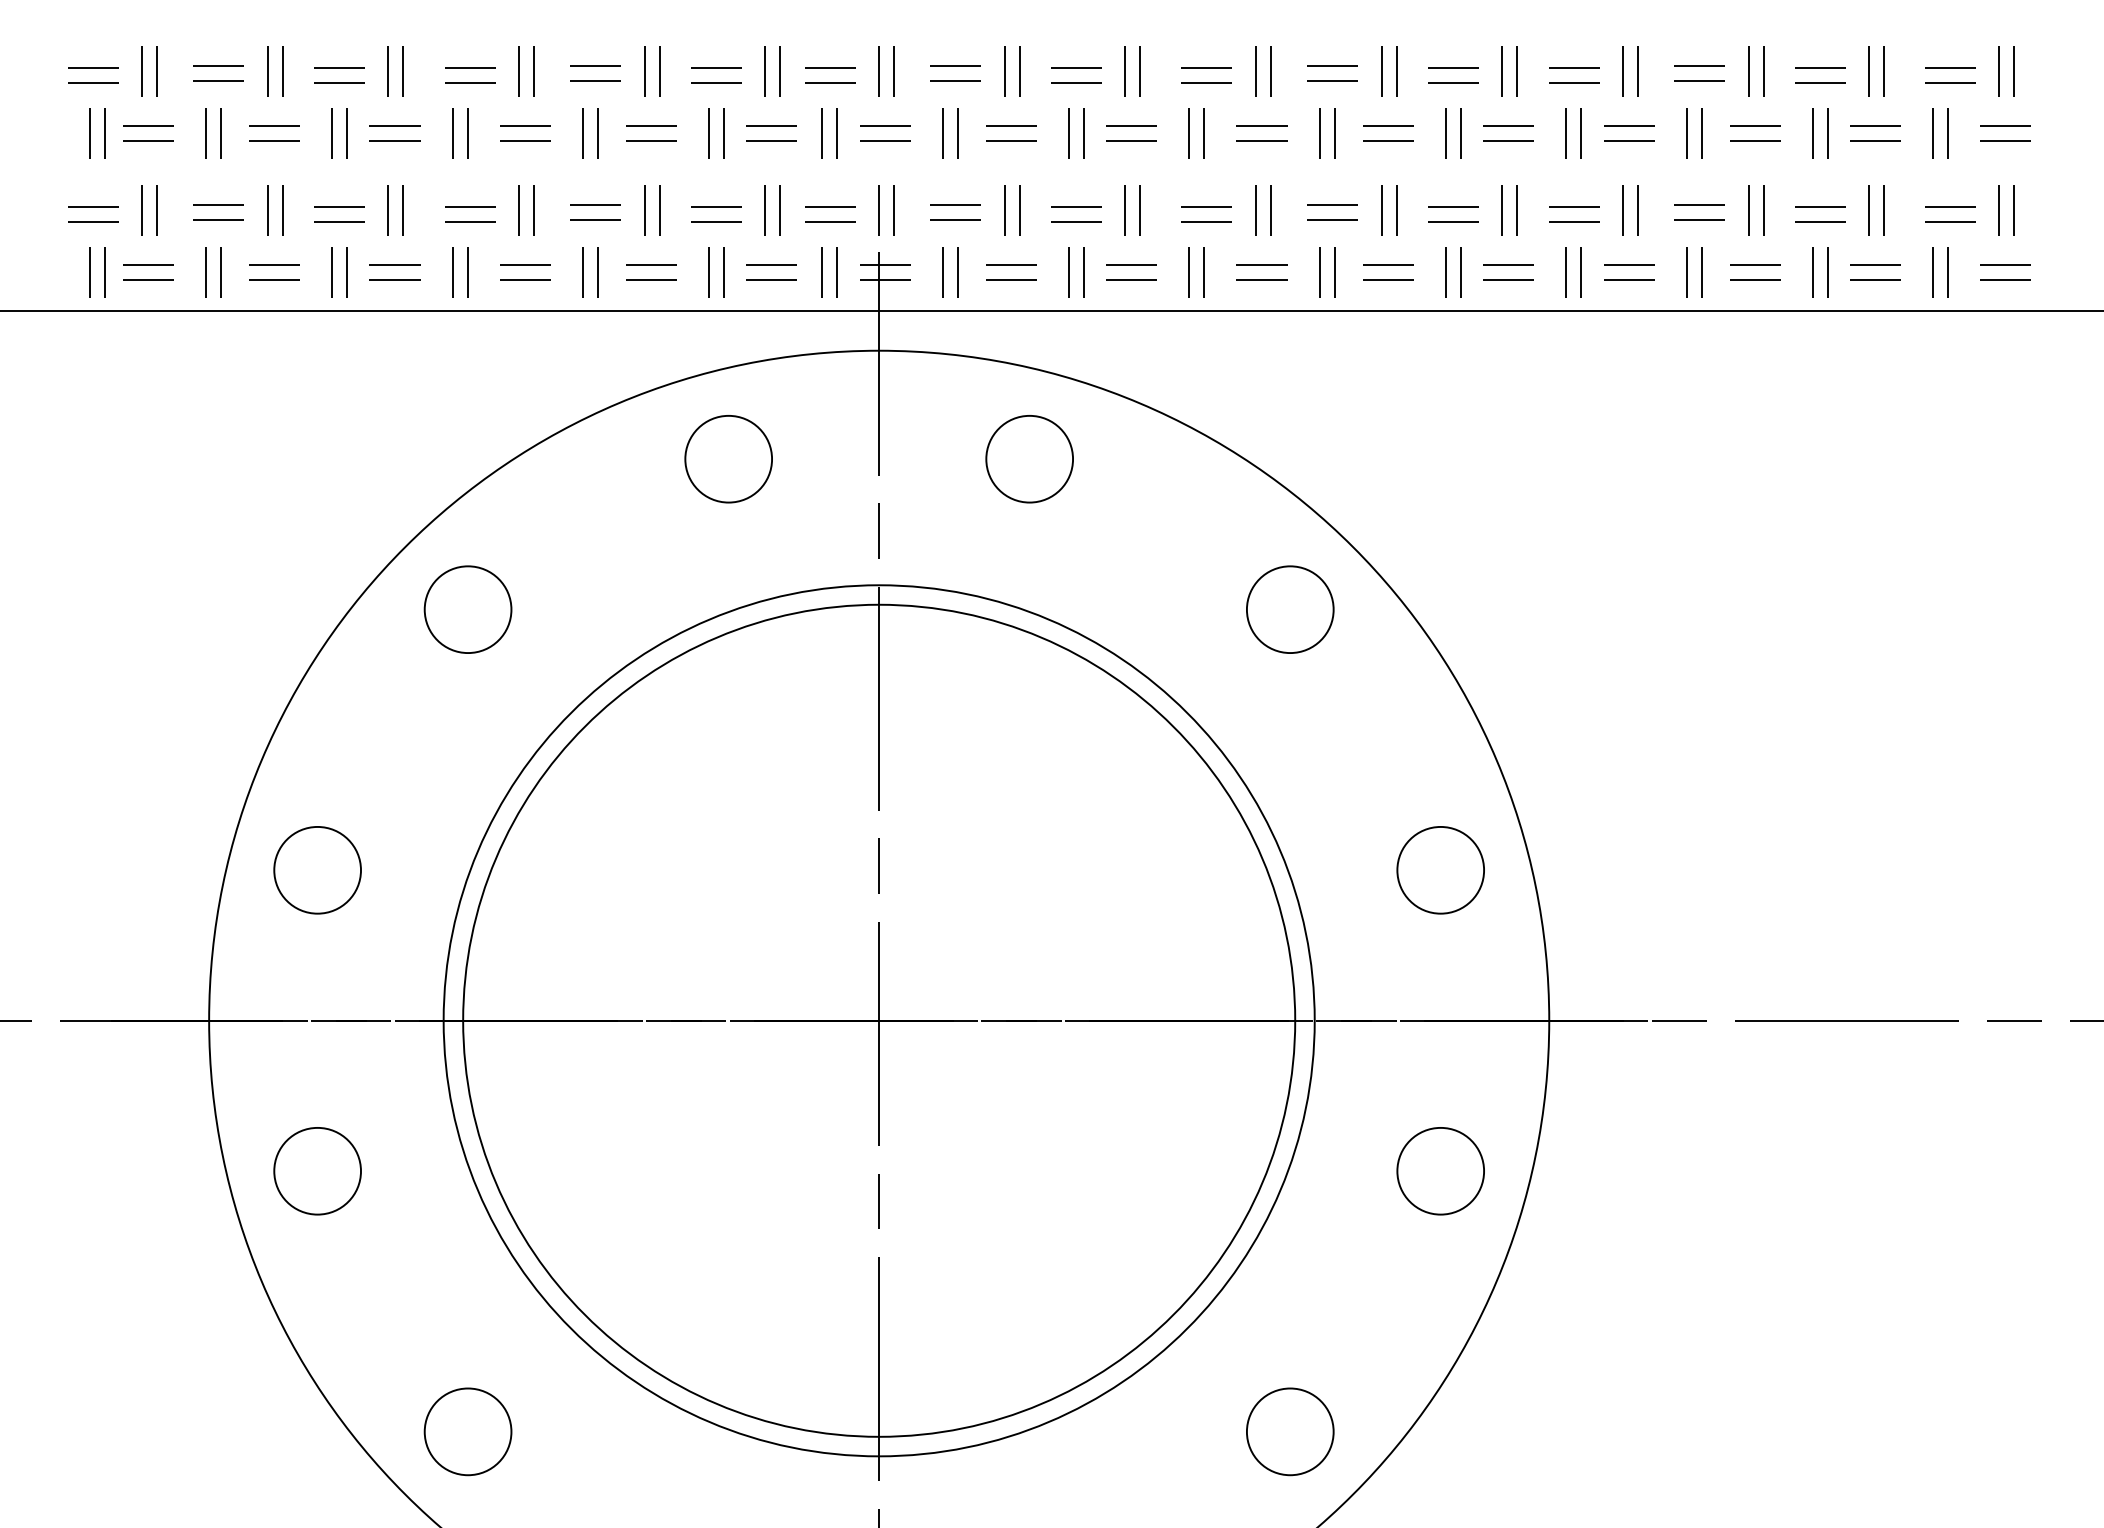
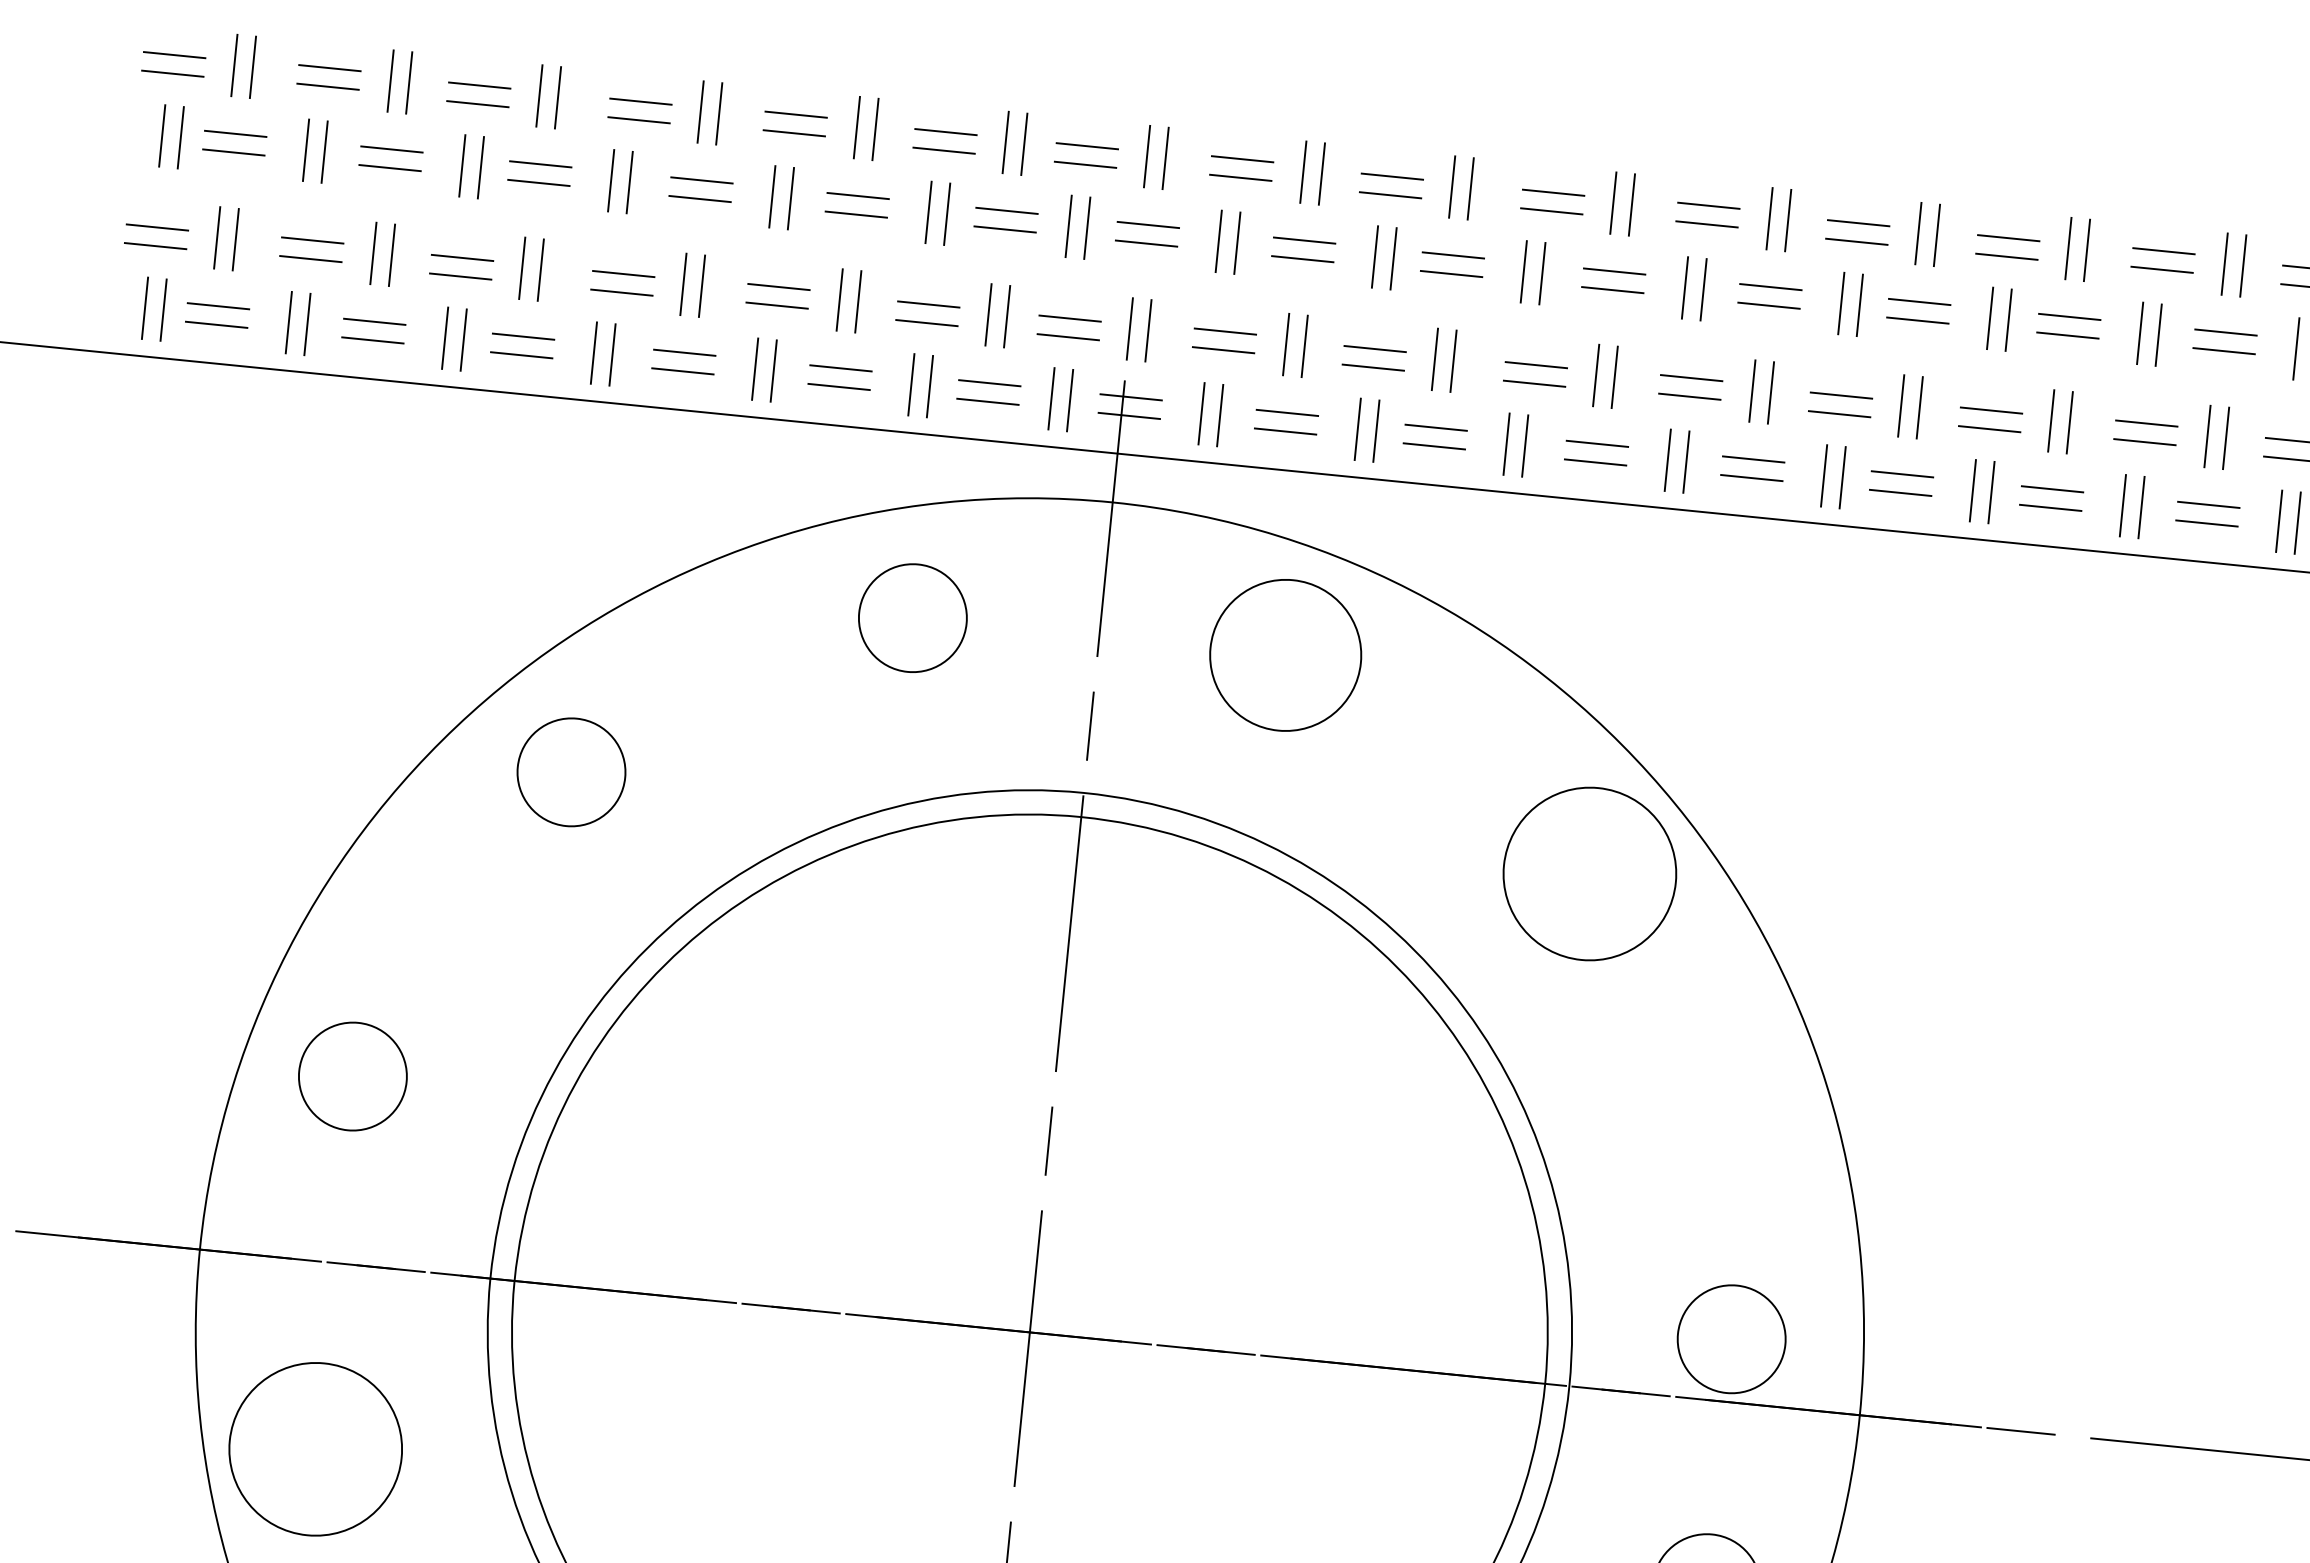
circle: (1029, 458) -> (1285, 654), size x1.4
circle: (1289, 609) -> (1588, 873), size x1.6
circle: (1440, 870) -> (1731, 1339), moved
circle: (317, 1170) -> (315, 1448), size x1.6

